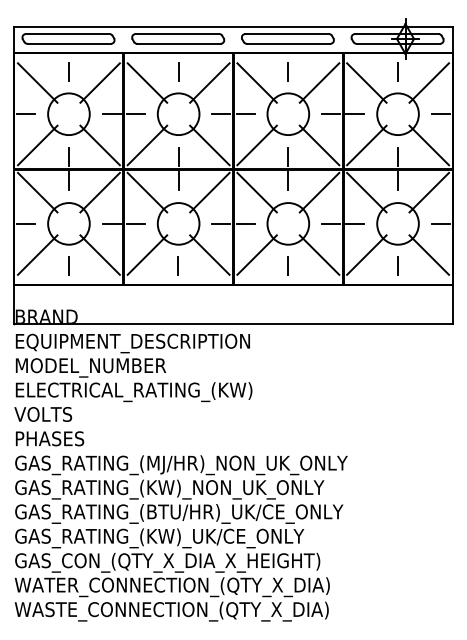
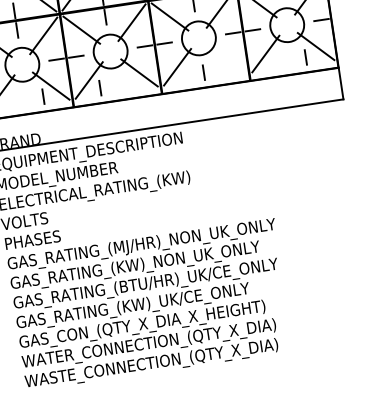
line: (319, 254) -> (227, 59), removed
line: (68, 265) -> (43, 95), moved
line: (177, 265) -> (99, 87), moved
line: (397, 265) -> (305, 56), moved

